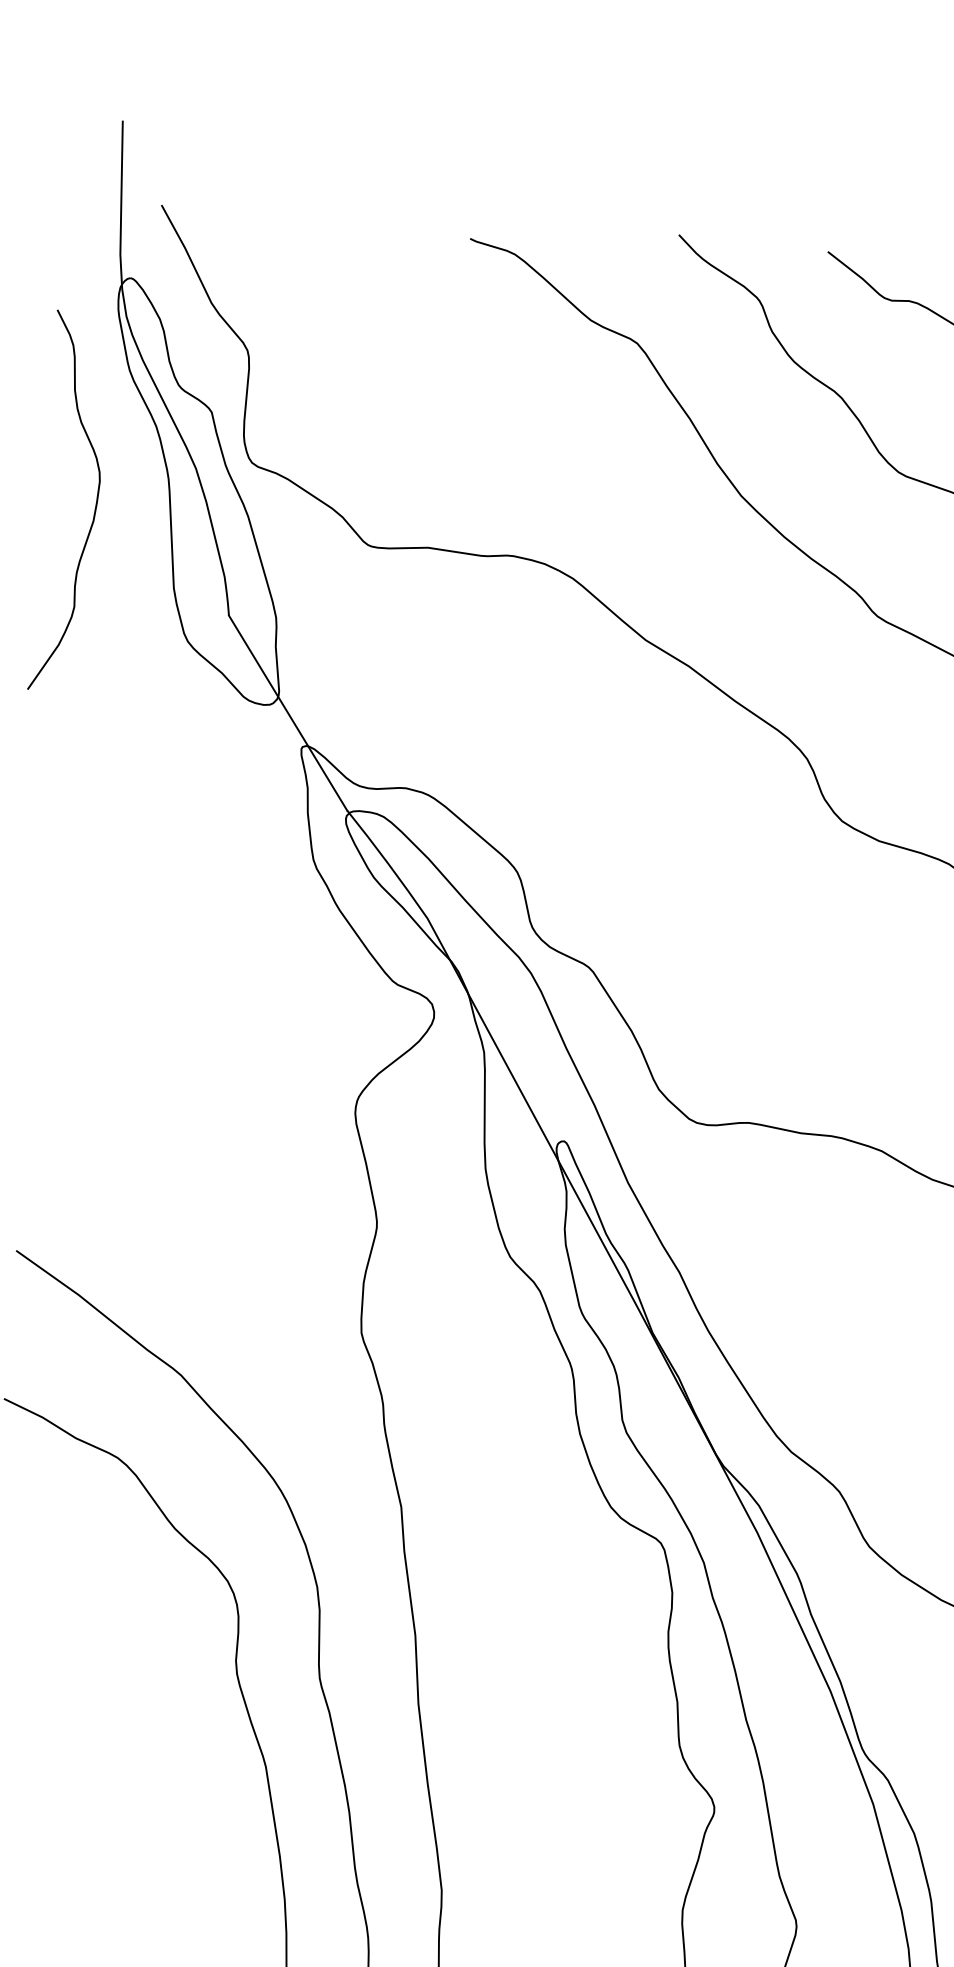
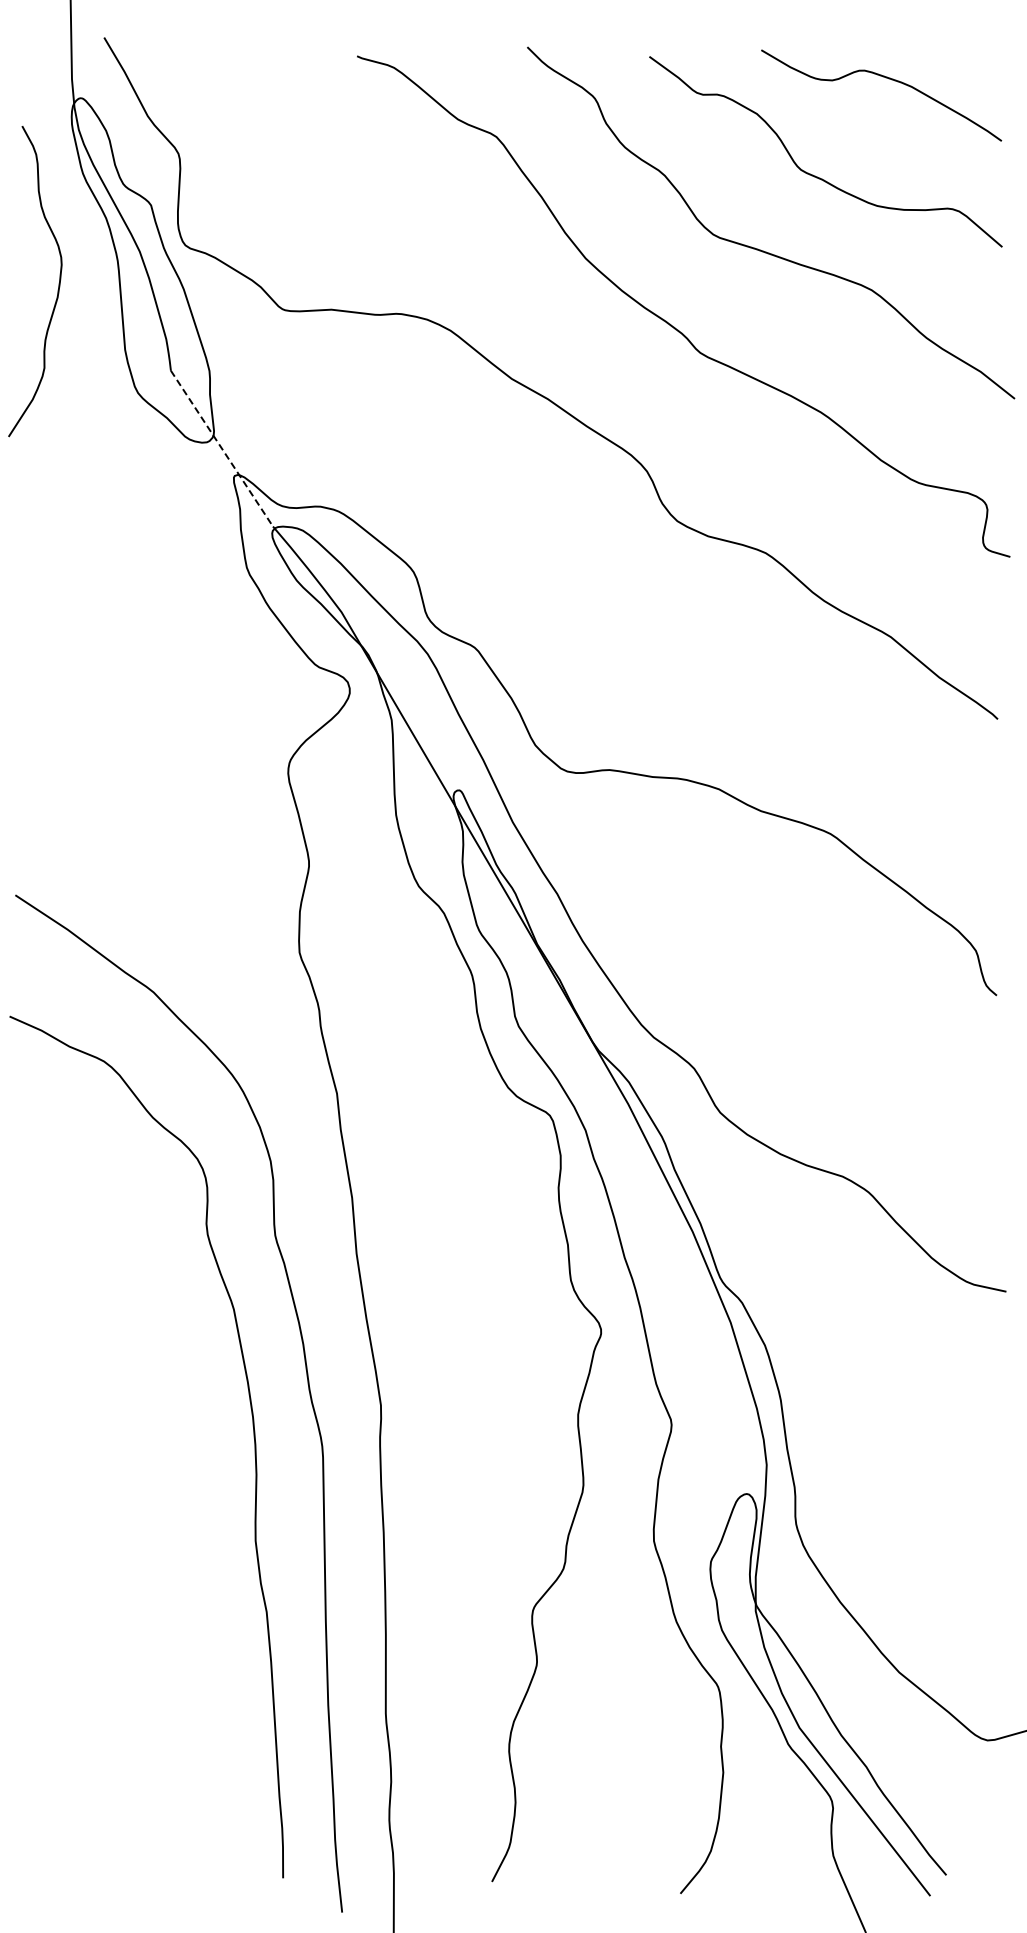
line: (288, 714) -> (222, 449), solid -> dashed

